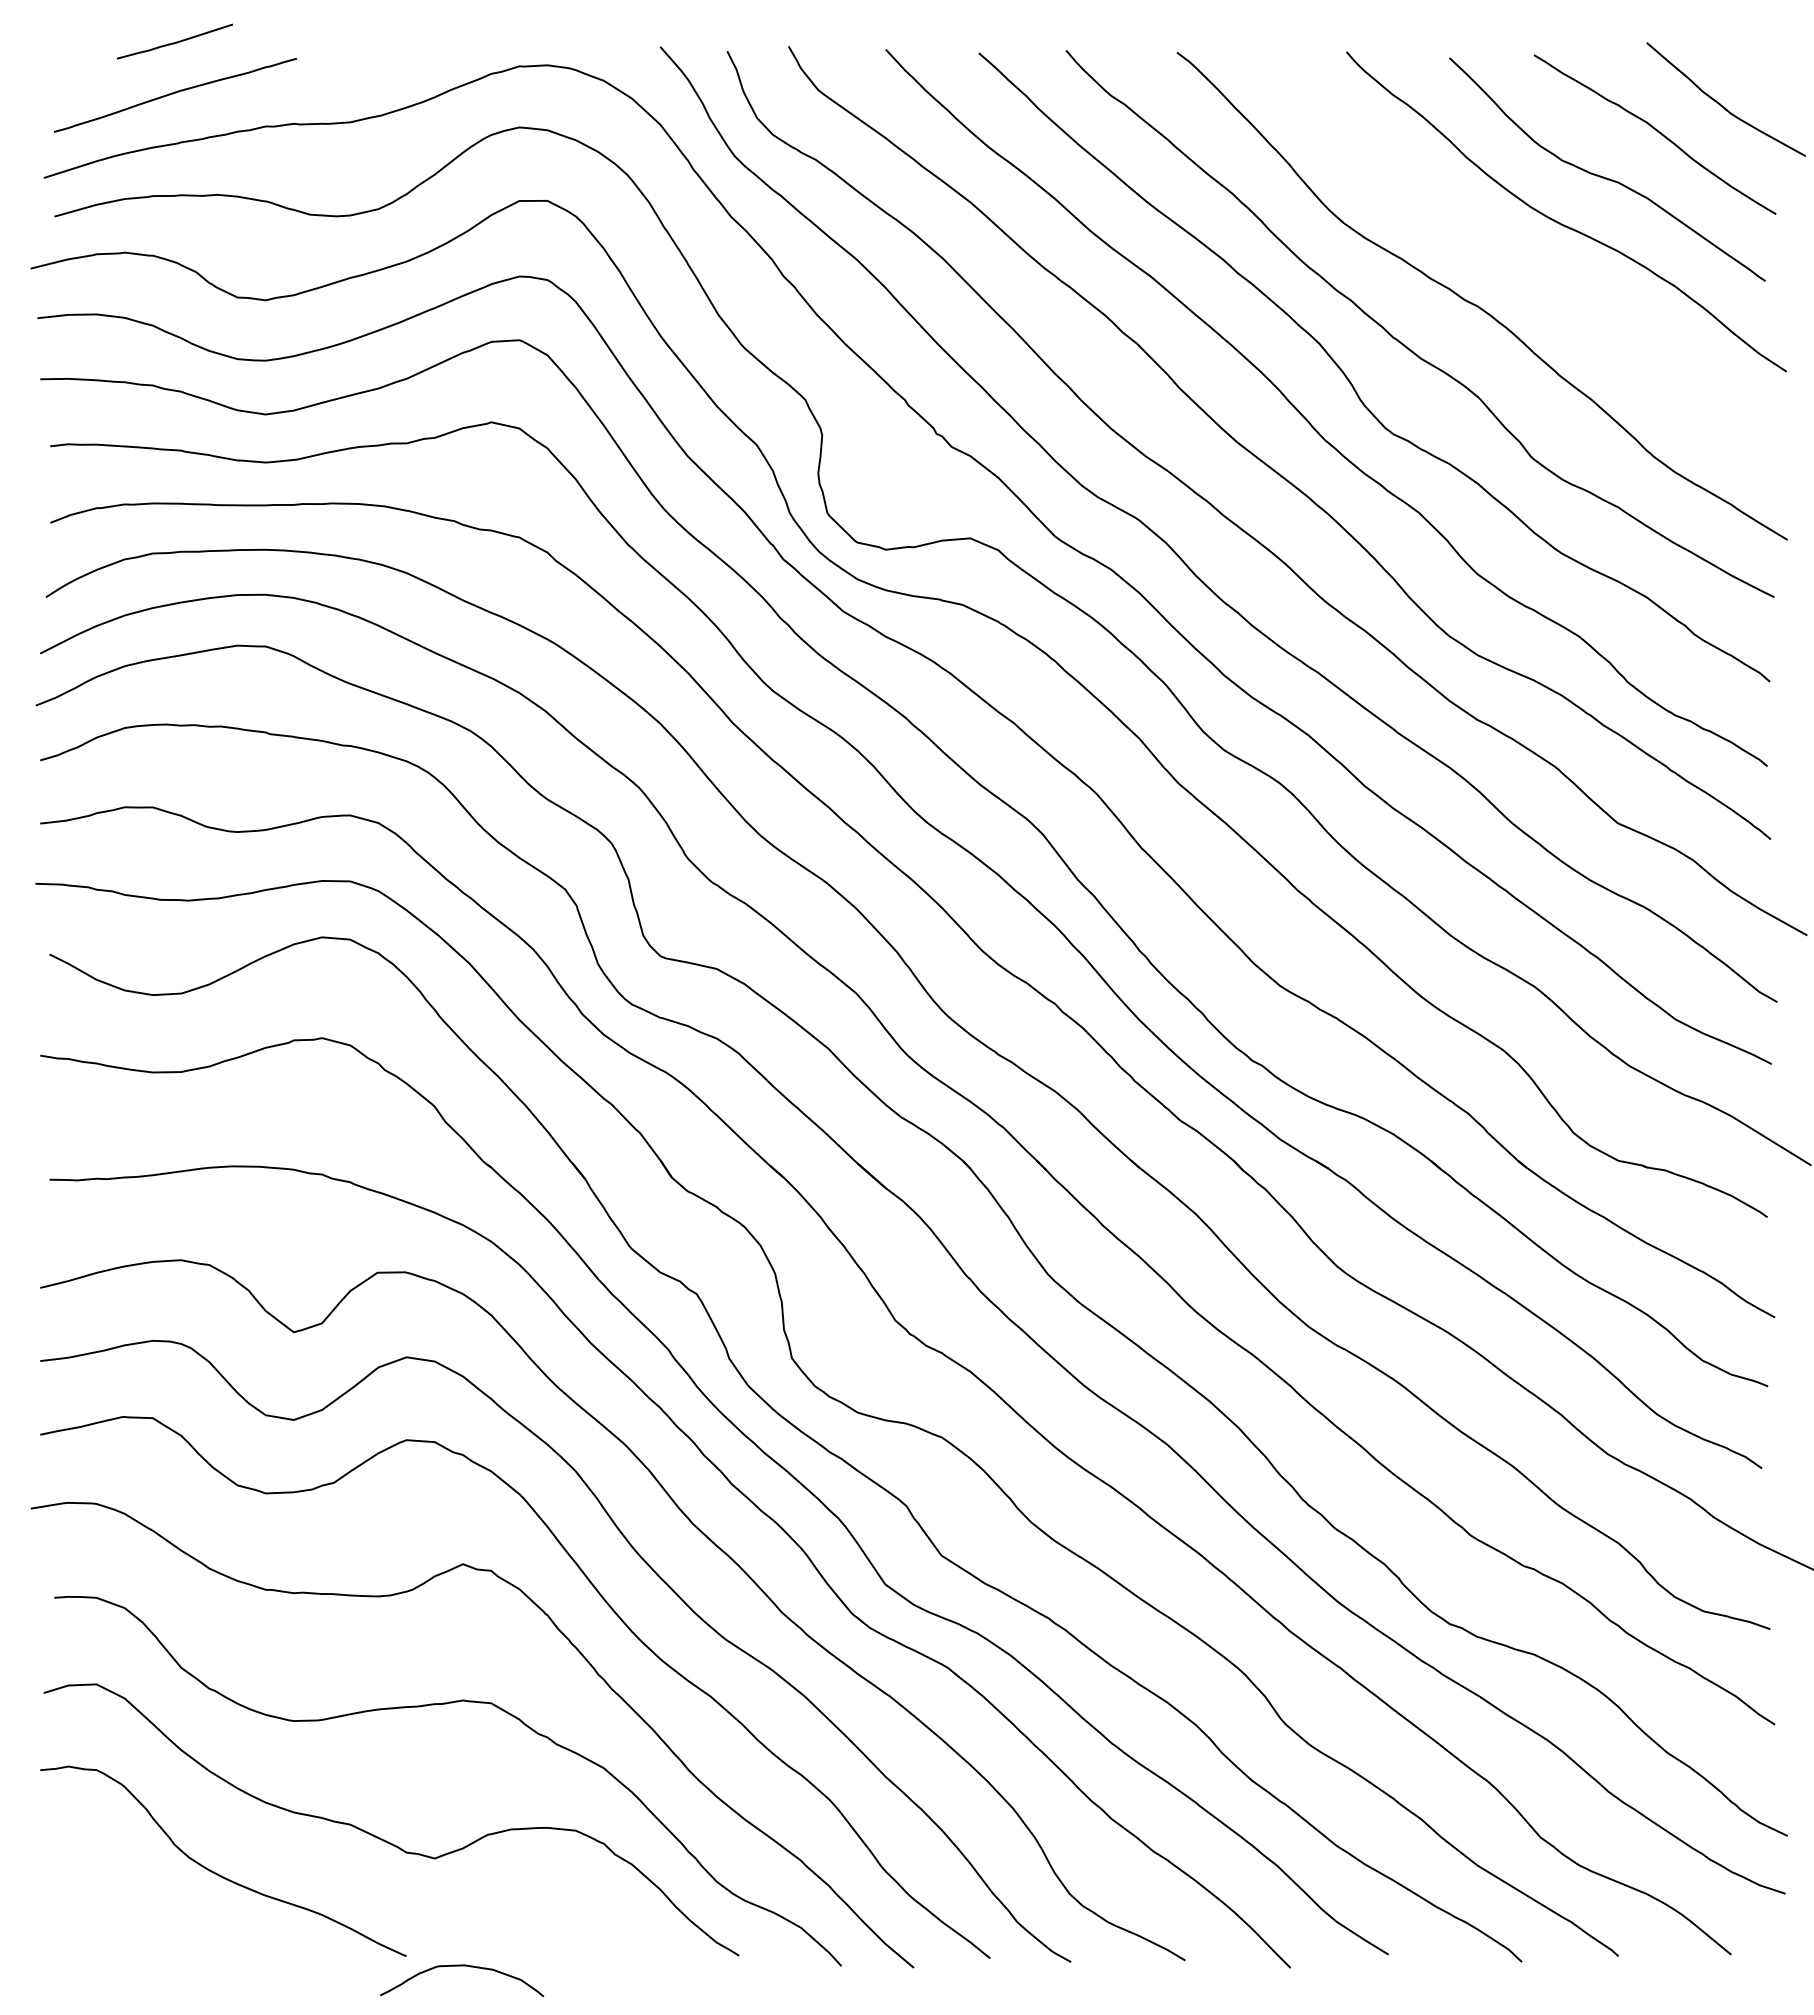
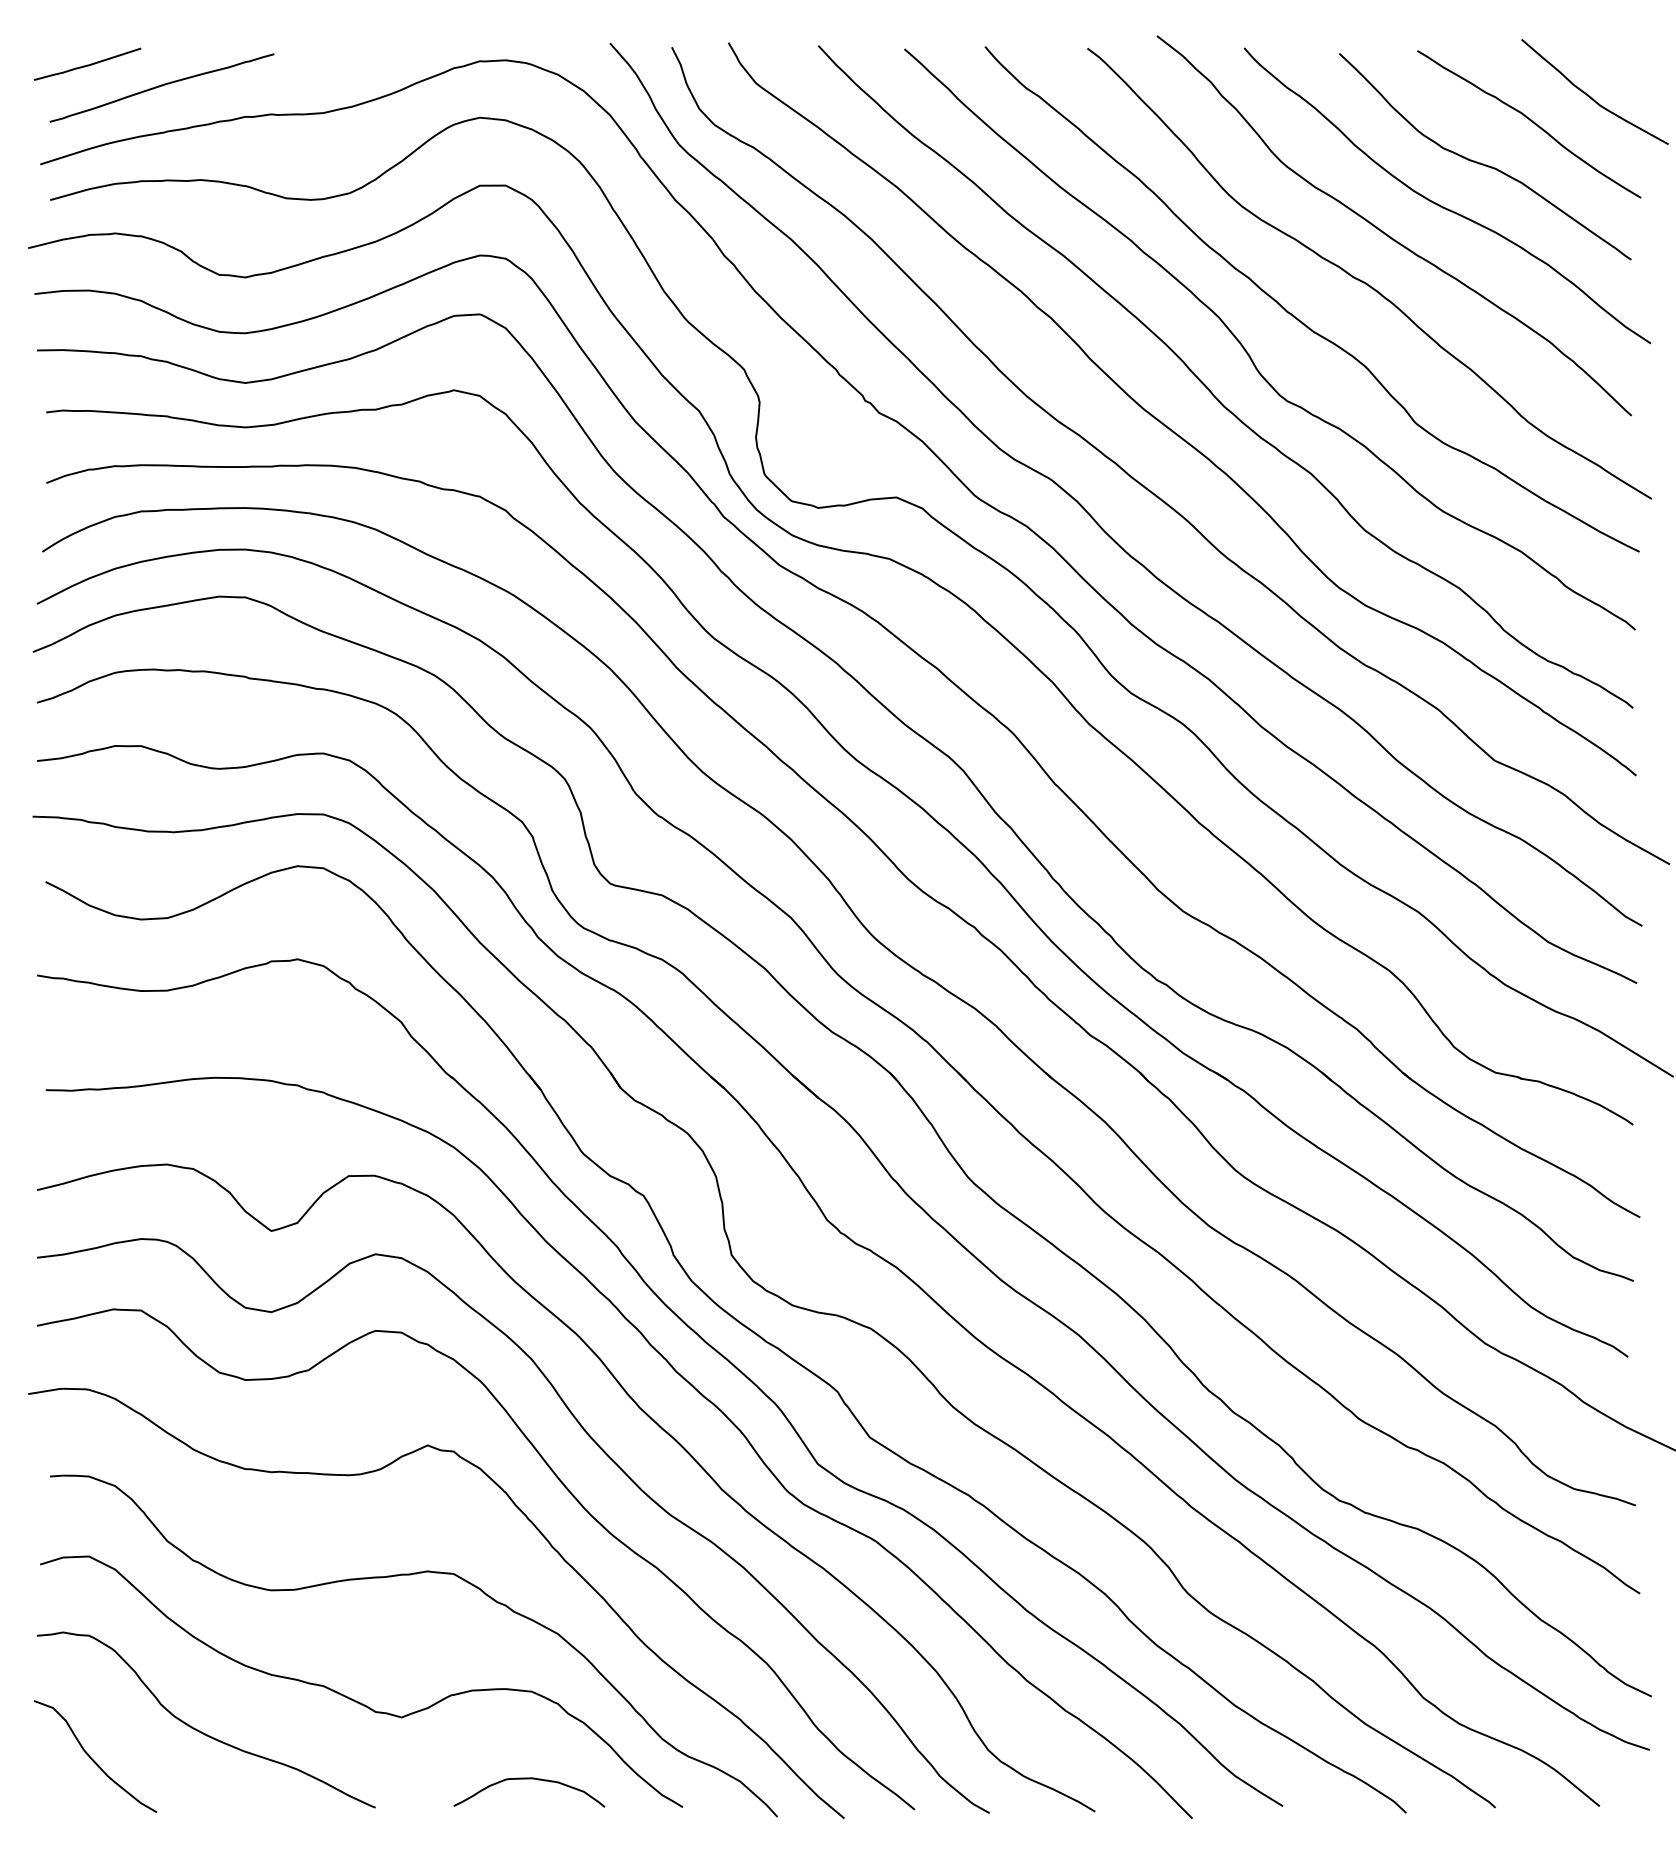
curve: (174, 42) -> (87, 65), moved
curve: (1500, 252) -> (1386, 233), added
curve: (100, 1903) -> (92, 1758), added
curve: (461, 1966) -> (528, 1779), moved

